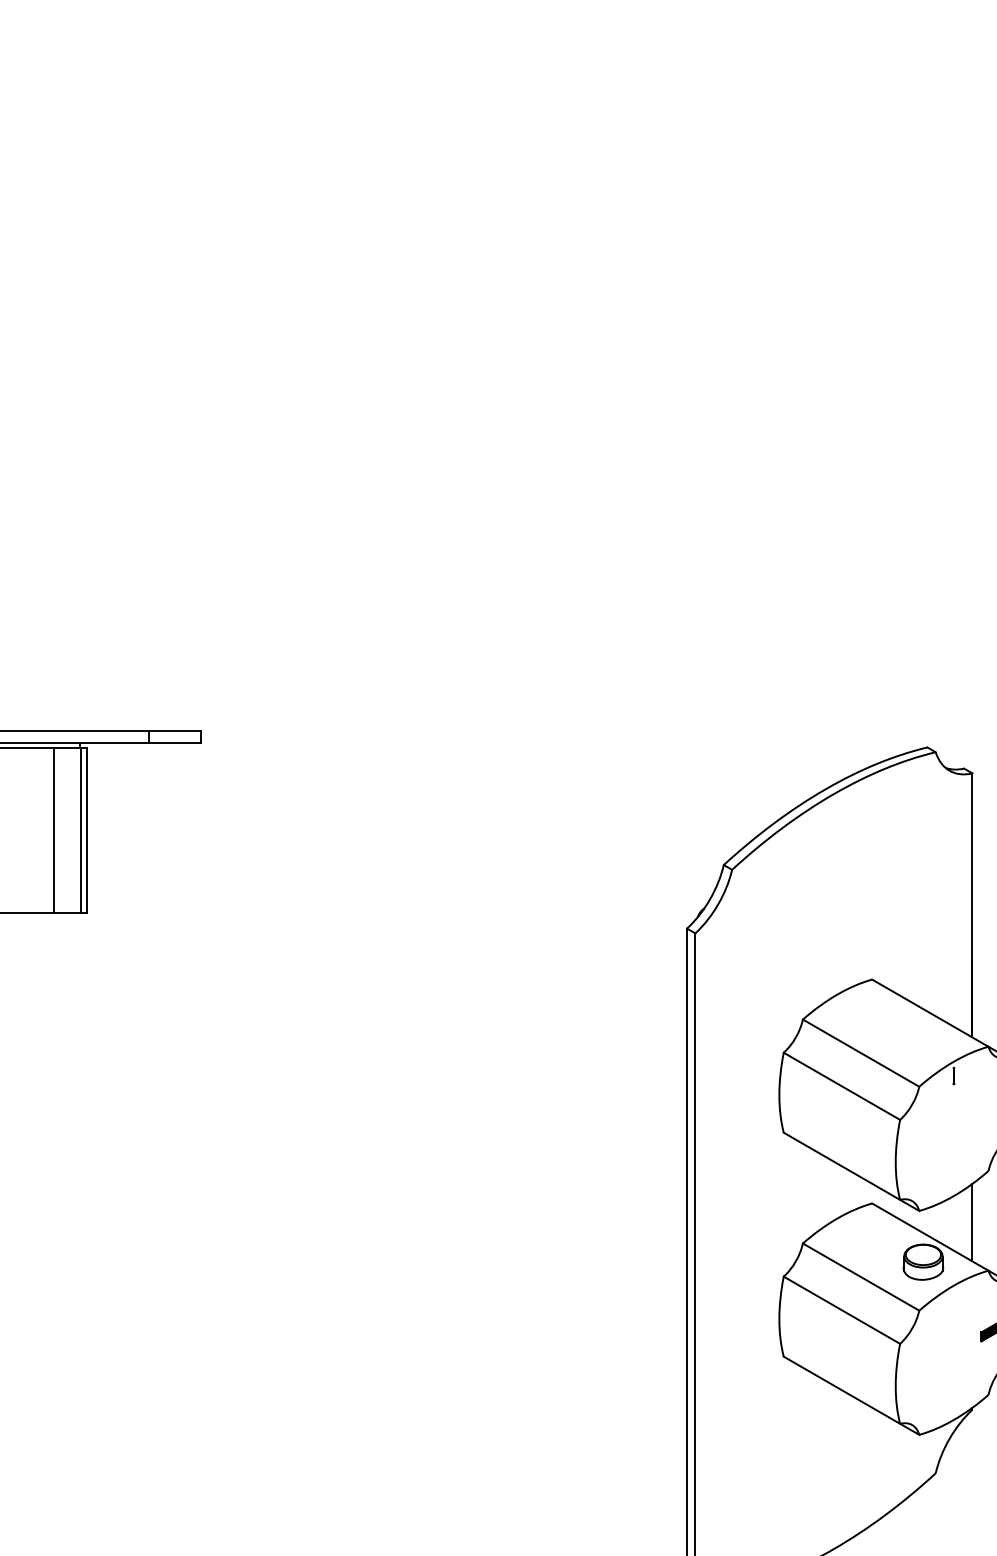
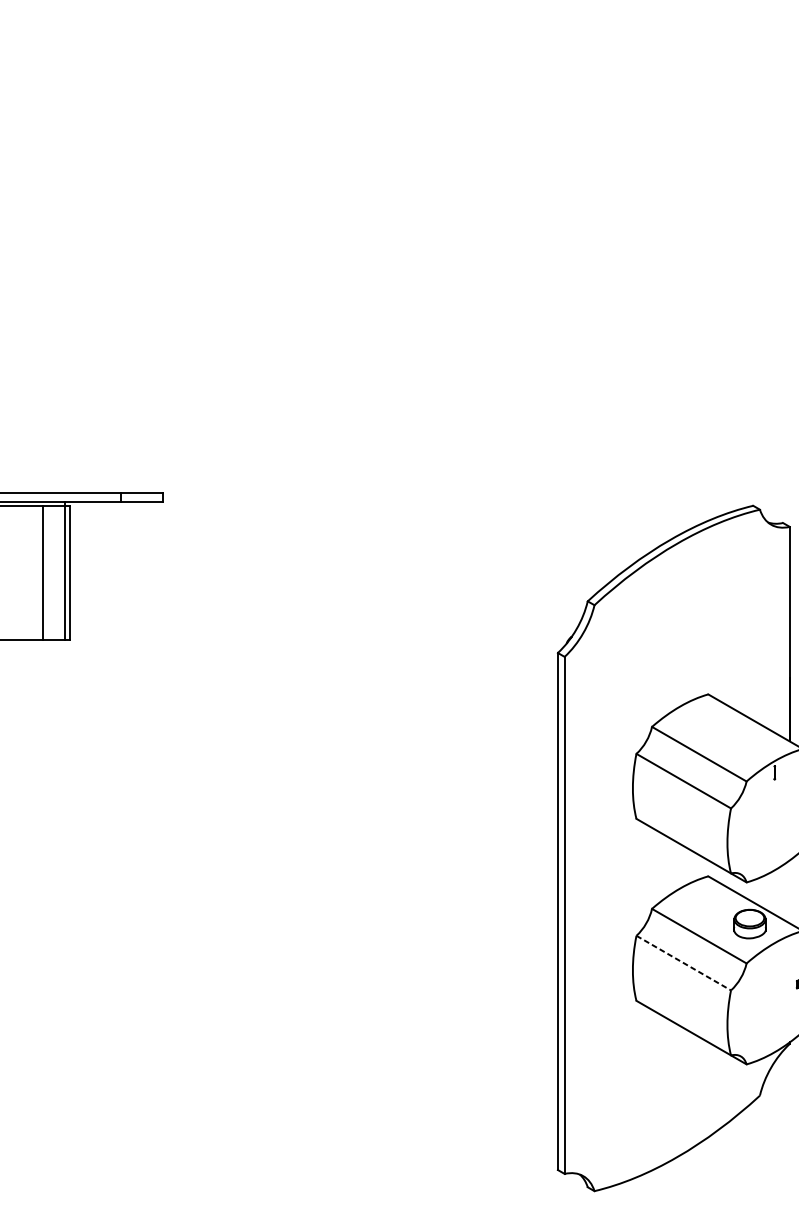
line: (972, 1222) -> (789, 891), removed
line: (842, 1310) -> (684, 963), solid -> dashed

